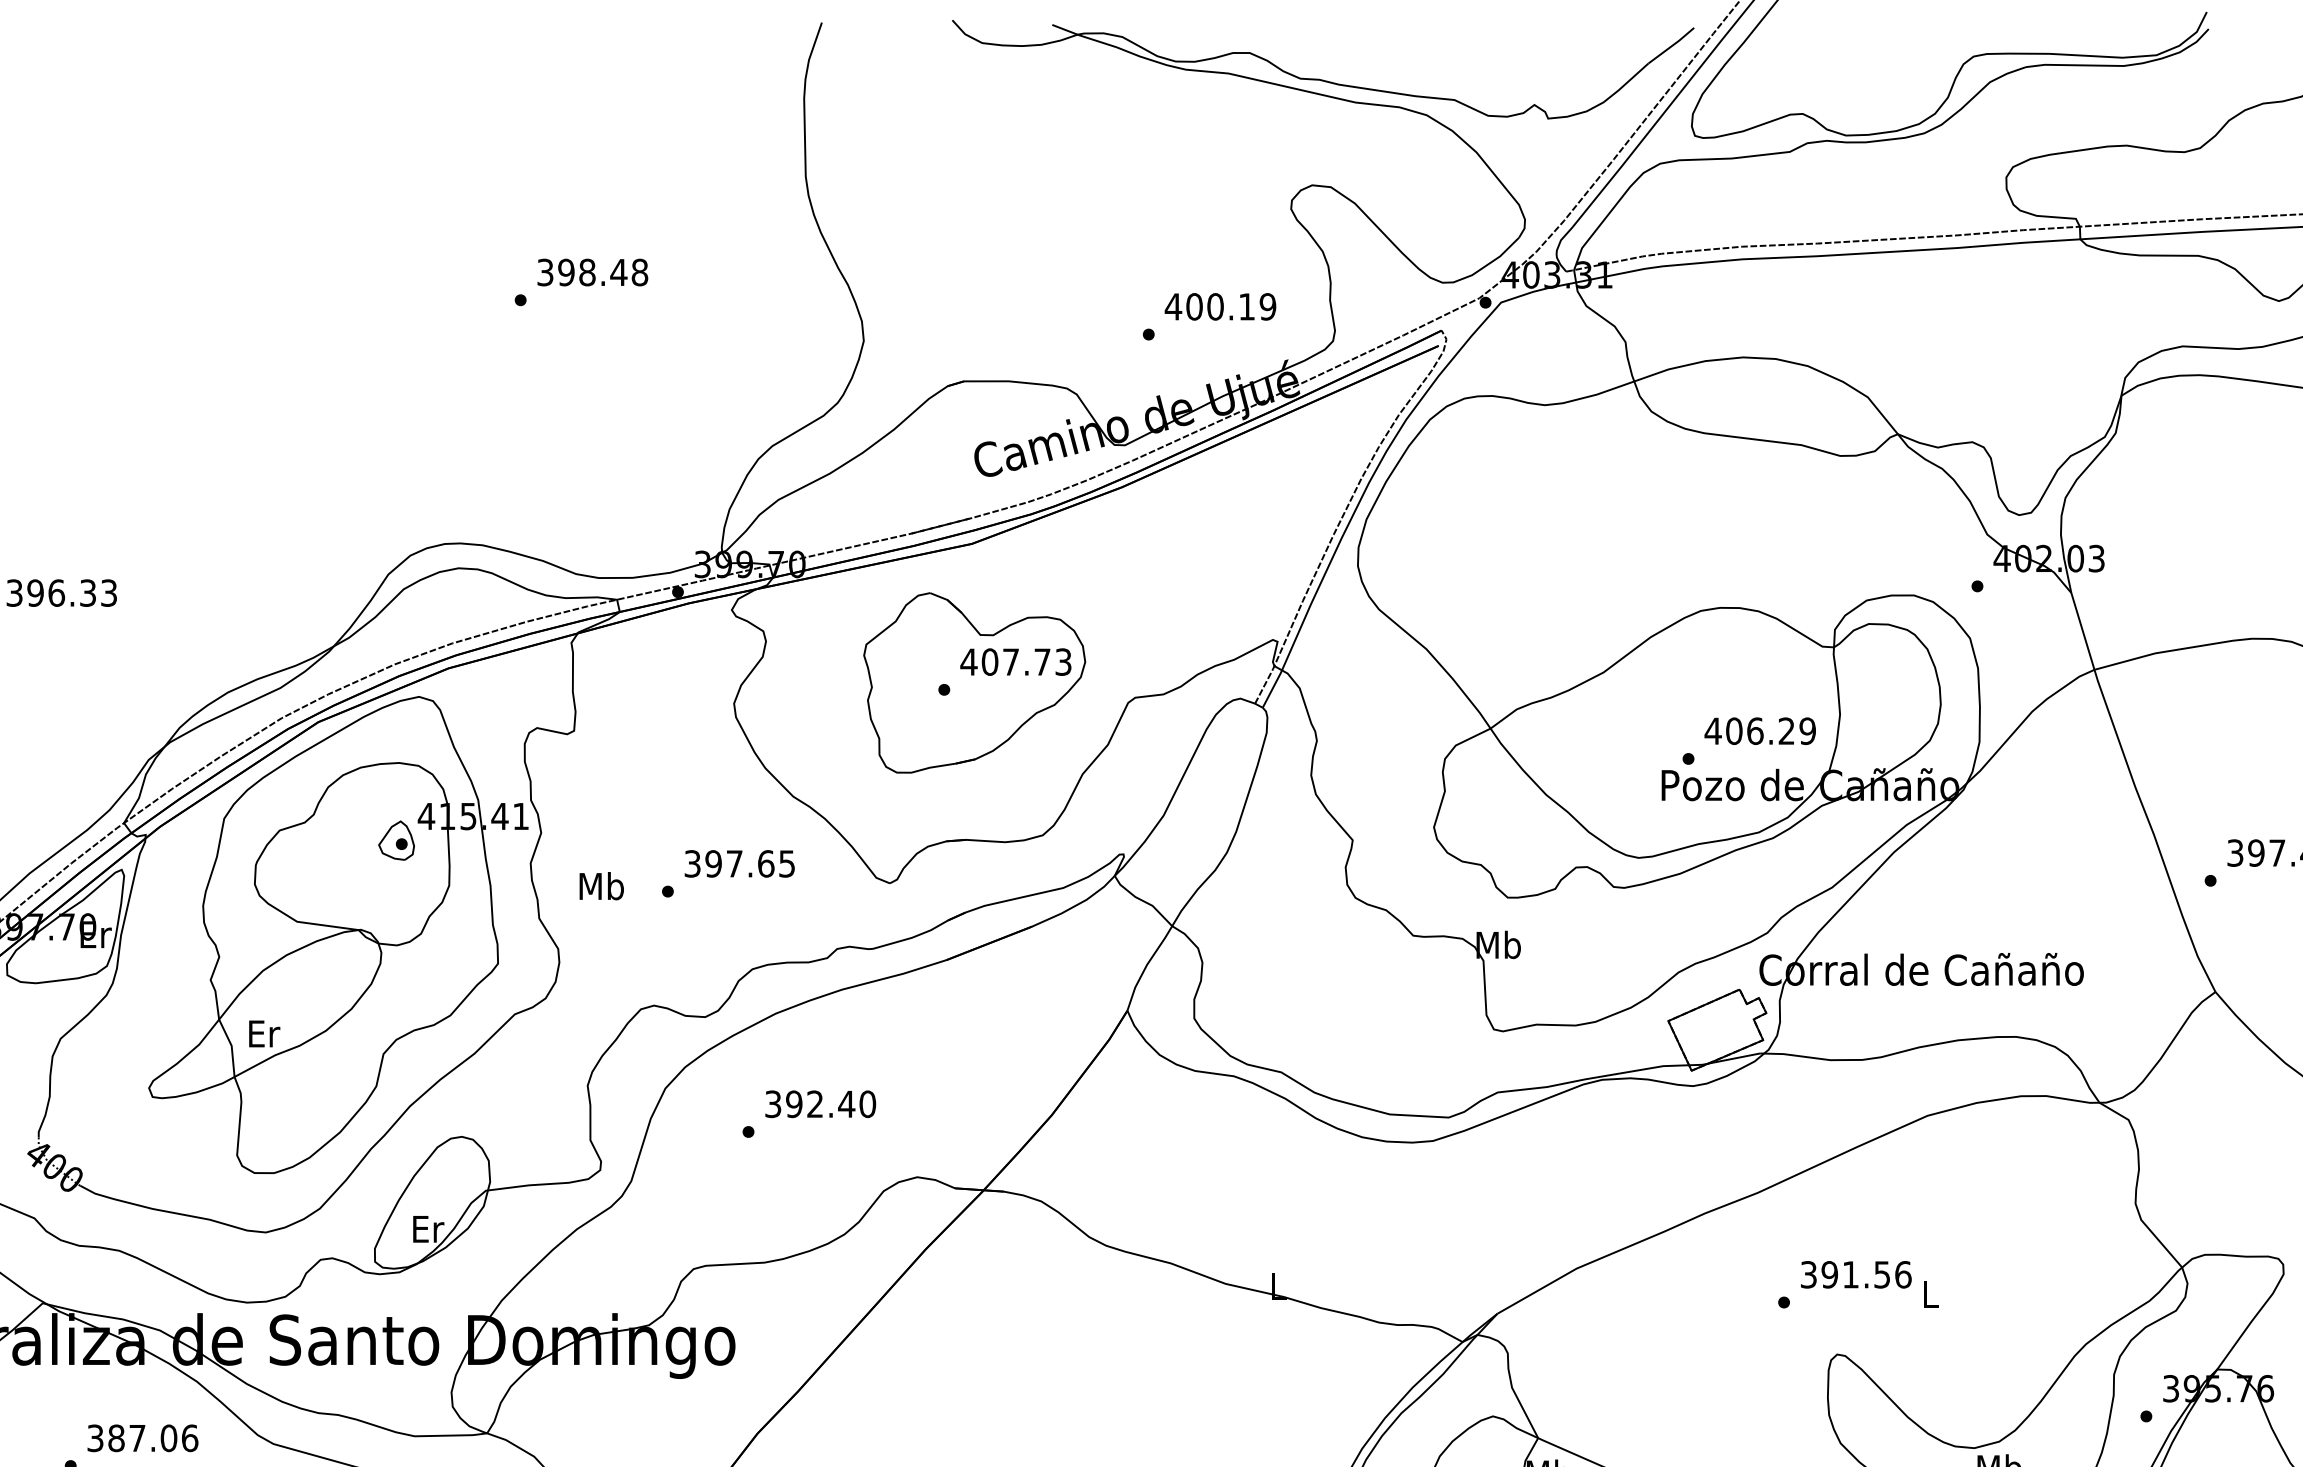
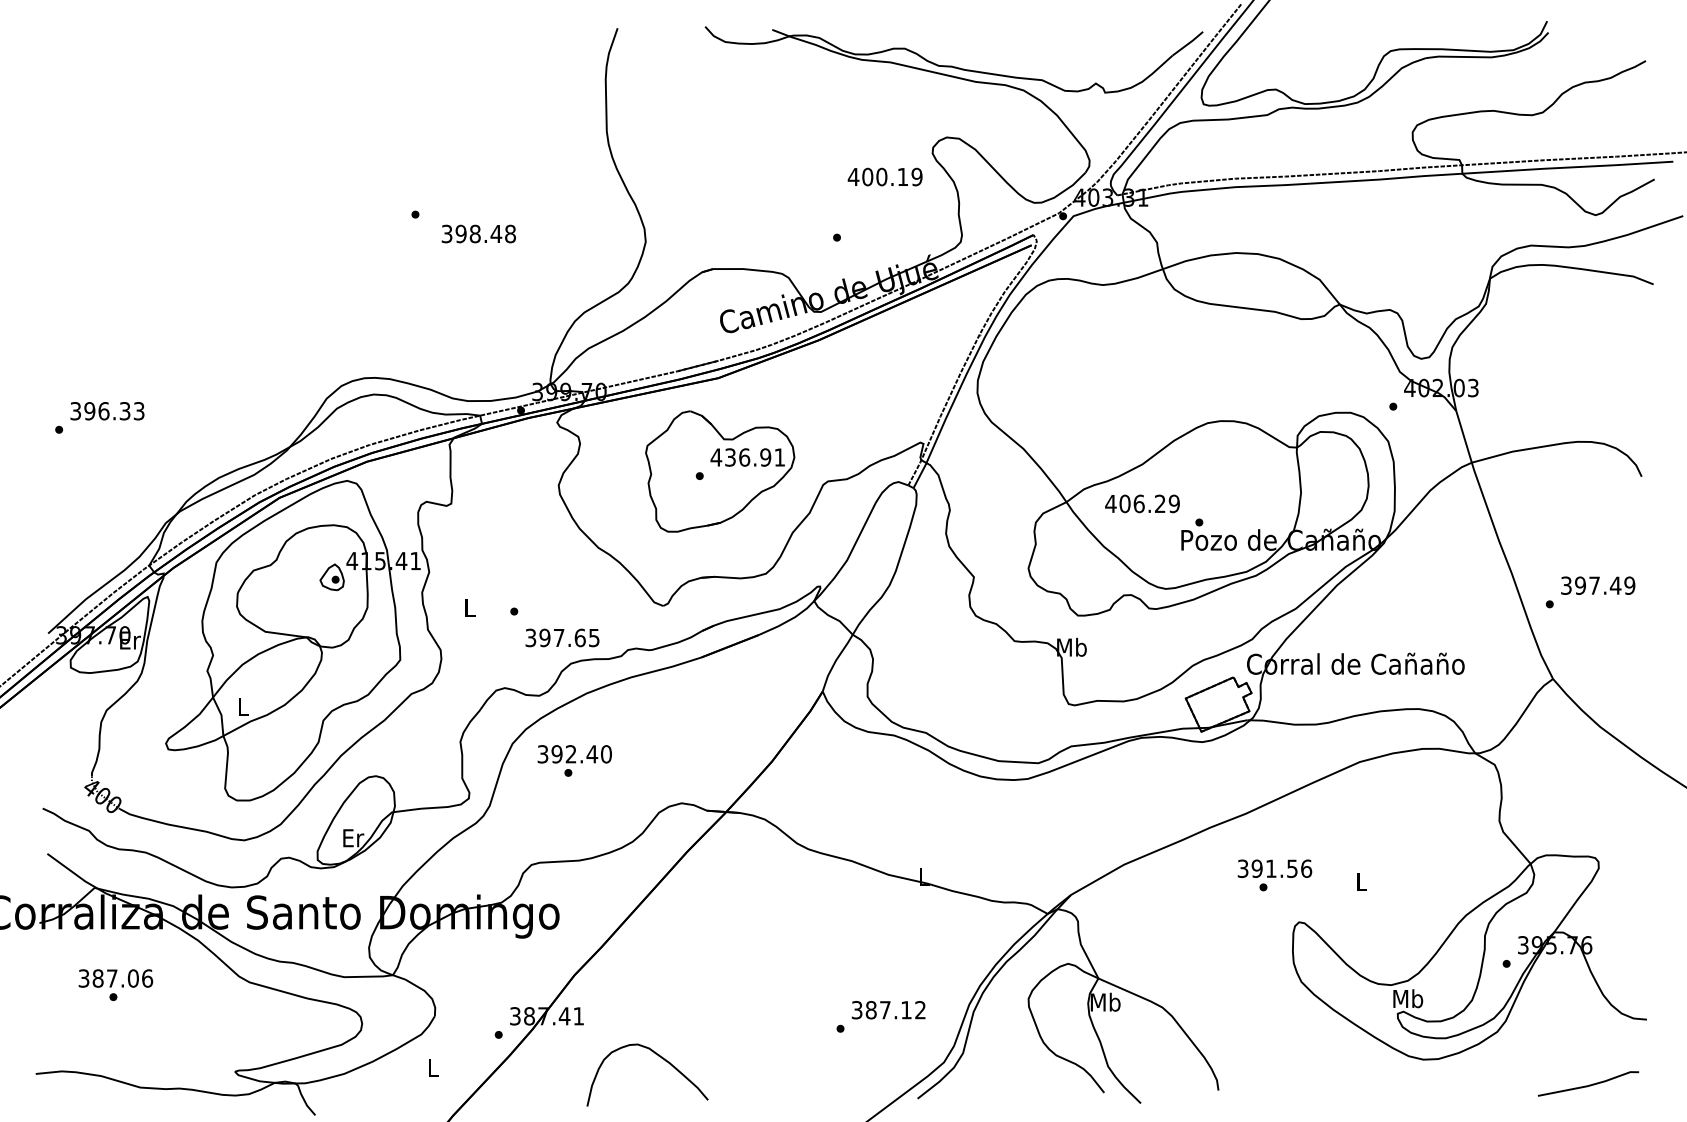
text: (592, 271) -> (478, 233), moved
text: (1219, 306) -> (884, 176), moved
text: (1027, 662) -> (755, 457), 407.73 -> 436.91
text: (1760, 730) -> (1142, 503), moved
text: (739, 863) -> (562, 637), moved
text: (601, 885) -> (469, 607), Mb -> L
text: (264, 1033) -> (243, 706), Er -> L
text: (820, 1104) -> (574, 754), moved
text: (1855, 1274) -> (1274, 868), moved
text: (142, 1438) -> (115, 978), moved

